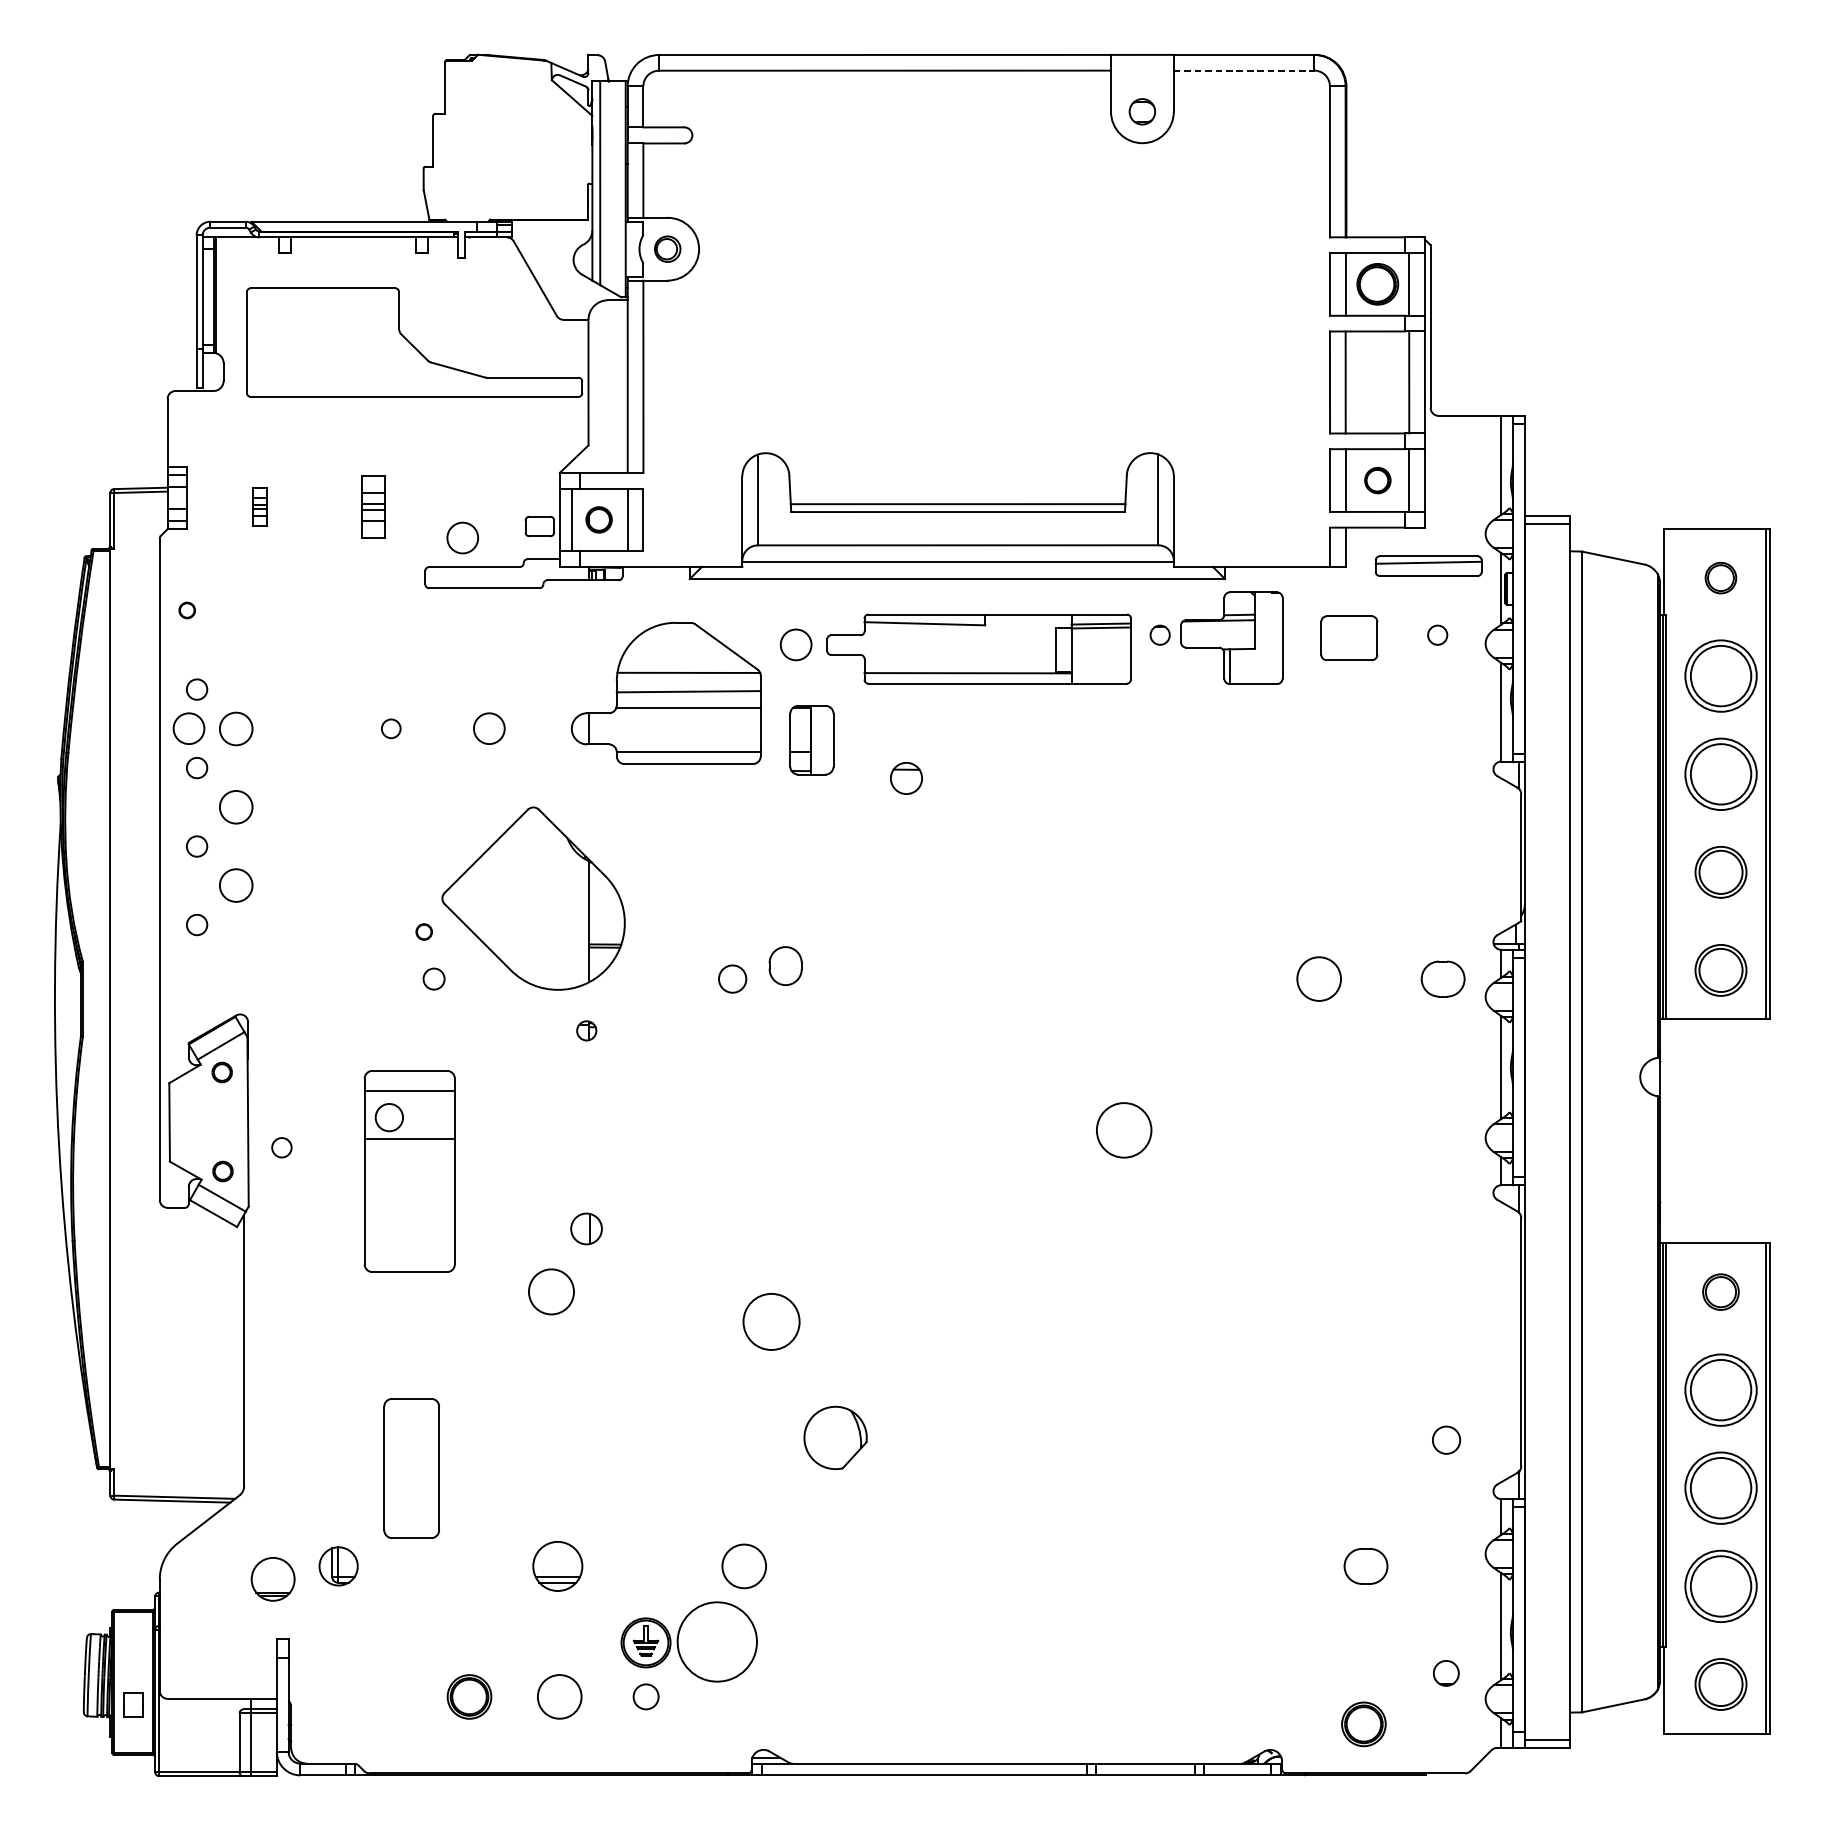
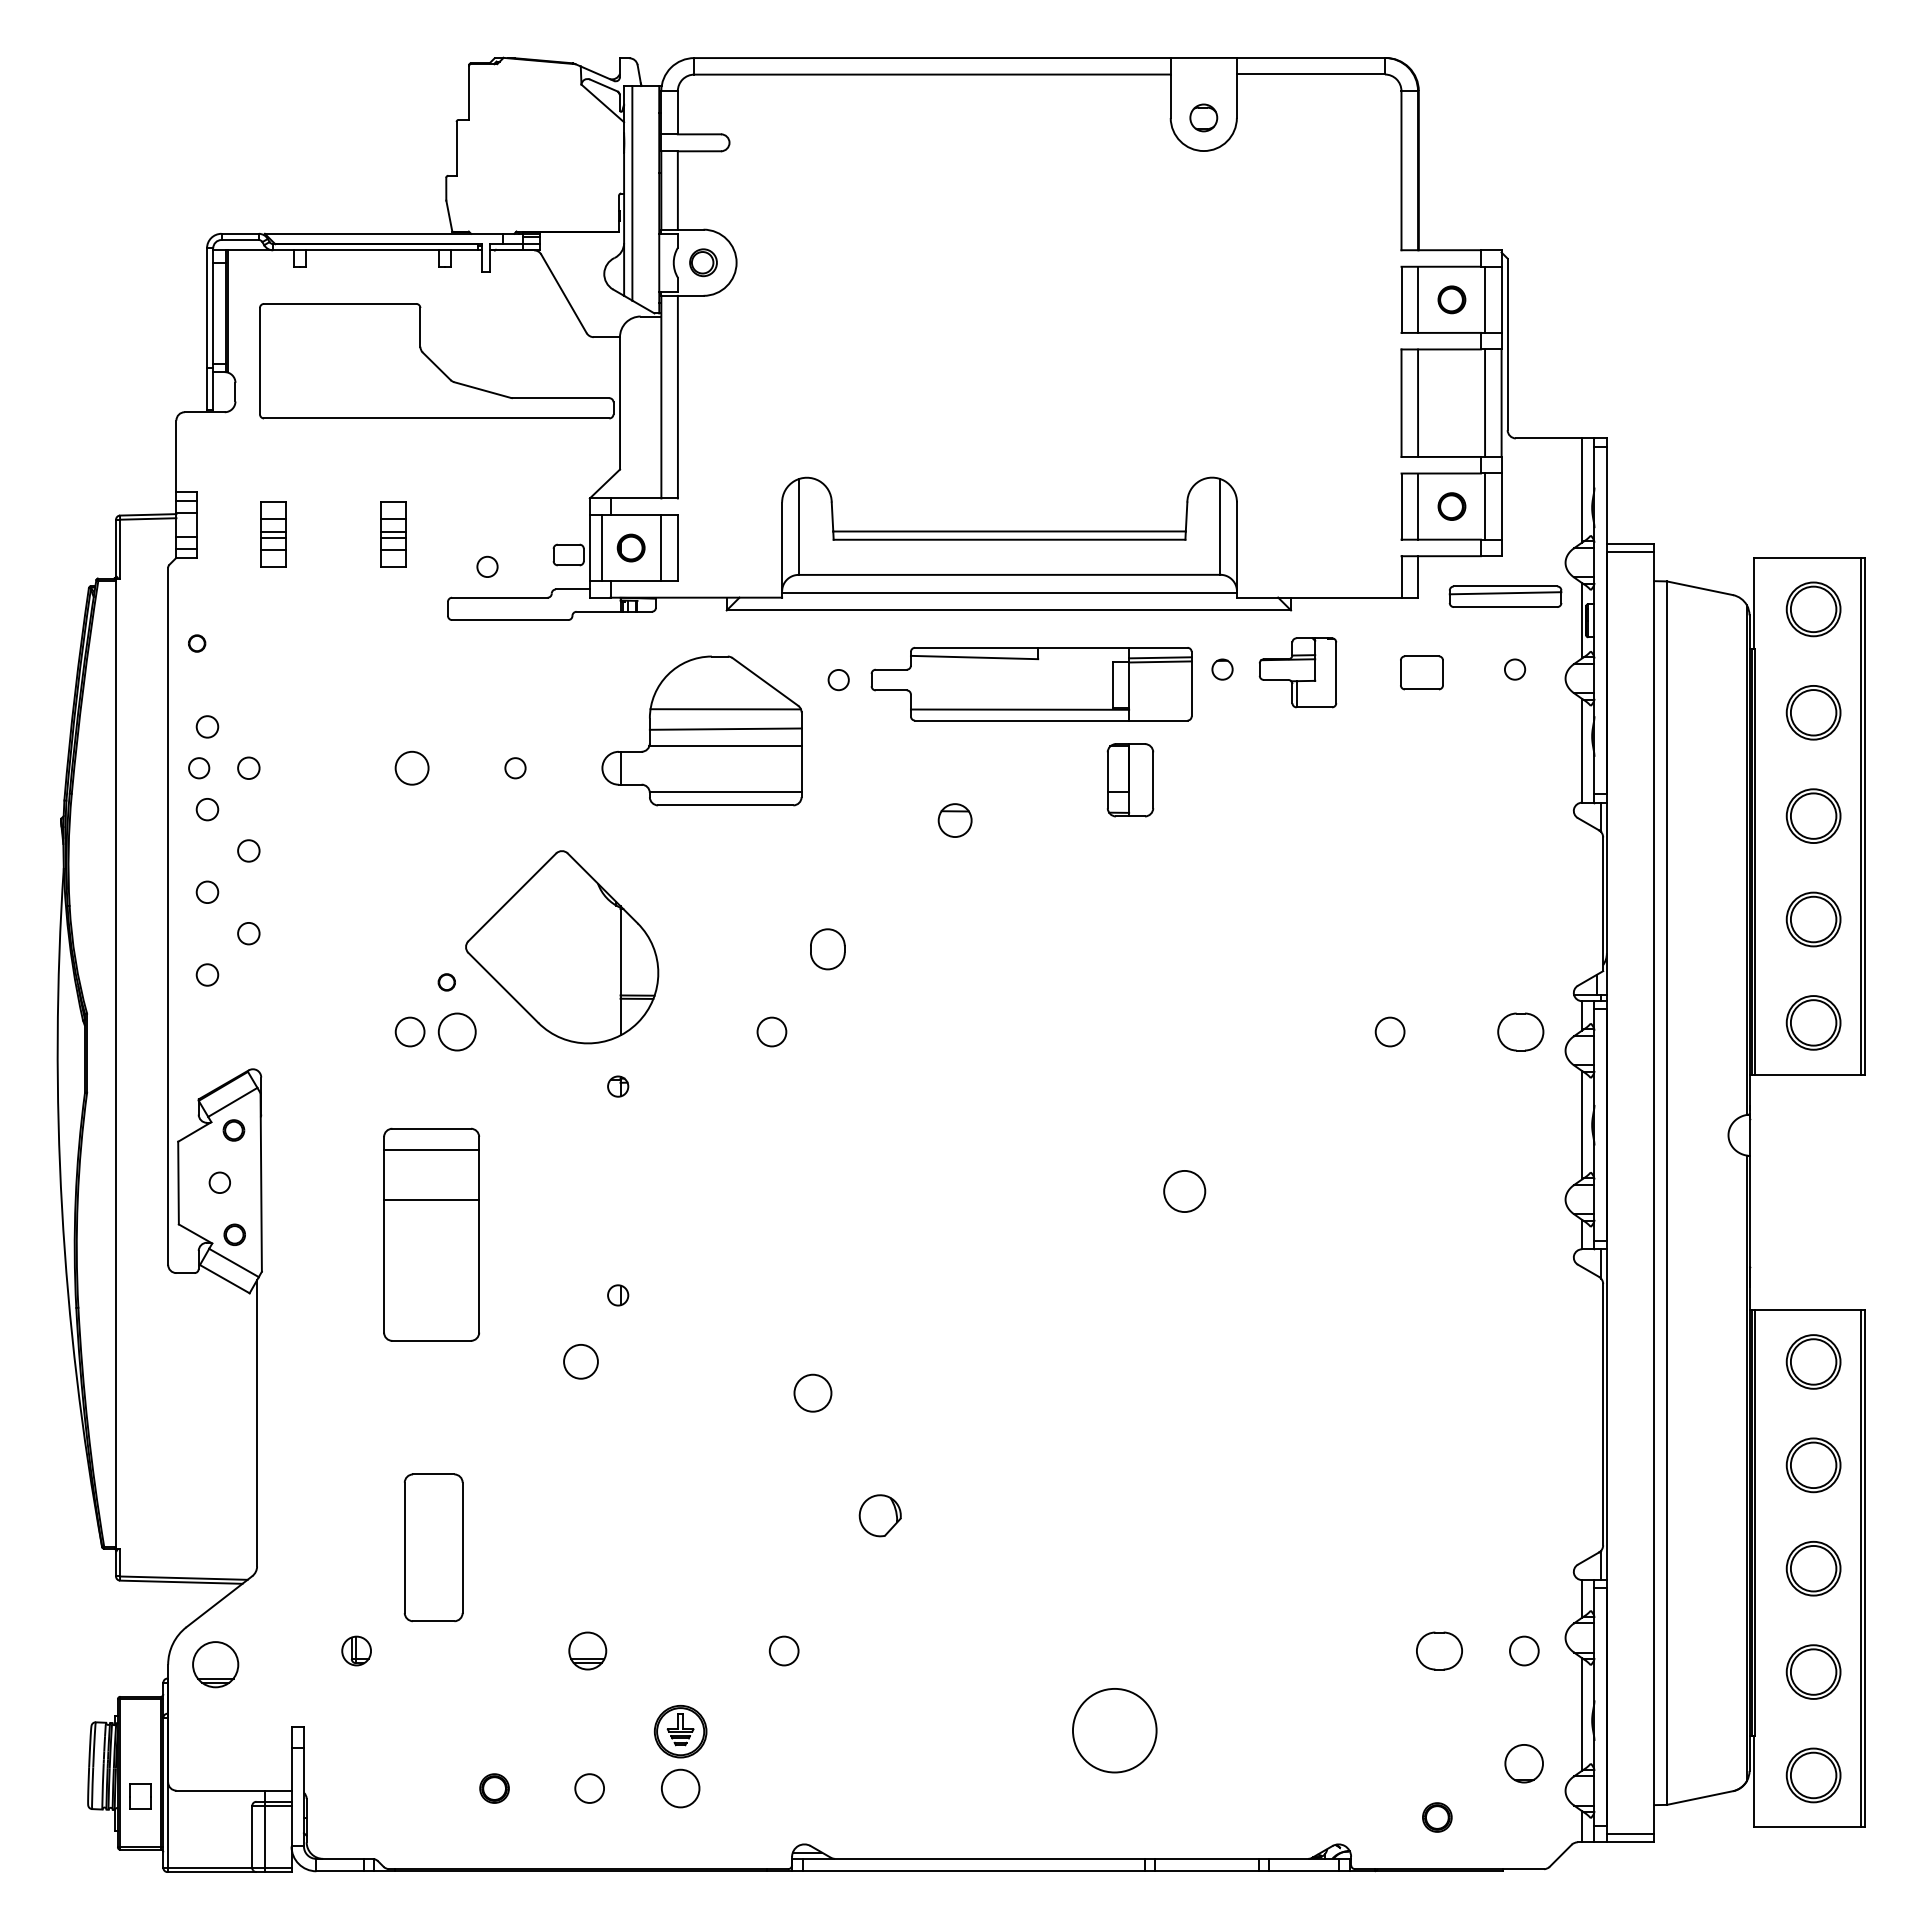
line: (1244, 70) -> (1311, 74), dashed -> solid
part: (1377, 284) -> (1451, 299), size x0.62
part: (259, 507) -> (273, 534), size x1.67
circle: (462, 537) -> (487, 566), size x0.62
part: (1720, 578) -> (1813, 609), size x1.67
part: (1231, 637) -> (1297, 672), size x0.71
part: (1348, 637) -> (1421, 672), size x0.71
circle: (795, 645) -> (838, 680), size x0.62
part: (1720, 675) -> (1813, 712), size x0.71
circle: (236, 728) -> (248, 767), size x0.62
circle: (390, 728) -> (411, 767), size x1.67
circle: (189, 729) -> (199, 768), size x0.62
circle: (489, 729) -> (515, 768), size x0.62
part: (811, 740) -> (1130, 780), moved
part: (1720, 773) -> (1813, 815), size x0.71
circle: (236, 806) -> (248, 850), size x0.62
circle: (236, 885) -> (248, 933), size x0.62
part: (785, 966) -> (827, 949), moved
circle: (433, 978) -> (456, 1031), size x1.67
circle: (1318, 978) -> (1389, 1031), size x0.62
circle: (388, 1117) -> (409, 1031), moved
circle: (1124, 1130) -> (1184, 1191), size x0.71
circle: (281, 1147) -> (219, 1182), moved
part: (587, 1229) -> (618, 1295), size x0.62
circle: (551, 1291) -> (580, 1361), size x0.71
part: (1720, 1291) -> (1813, 1361), size x1.43
circle: (771, 1321) -> (812, 1392), size x0.62
part: (1720, 1390) -> (1813, 1465), size x0.71
part: (834, 1437) -> (879, 1515), size x0.62
circle: (1446, 1439) -> (1524, 1650), moved
part: (1720, 1488) -> (1813, 1568), size x0.71
part: (338, 1565) -> (356, 1650), size x0.71
part: (557, 1565) -> (587, 1650), size x0.71
circle: (743, 1565) -> (783, 1650), size x0.62
part: (273, 1579) -> (215, 1664), moved
part: (1720, 1585) -> (1813, 1671), size x0.71
circle: (717, 1641) -> (1114, 1730), moved
part: (1445, 1673) -> (1523, 1763), size x1.43
part: (469, 1696) -> (494, 1788), size x0.62
circle: (559, 1696) -> (589, 1788), size x0.62
circle: (645, 1696) -> (680, 1788), size x1.43
part: (1364, 1724) -> (1437, 1817), size x0.62

